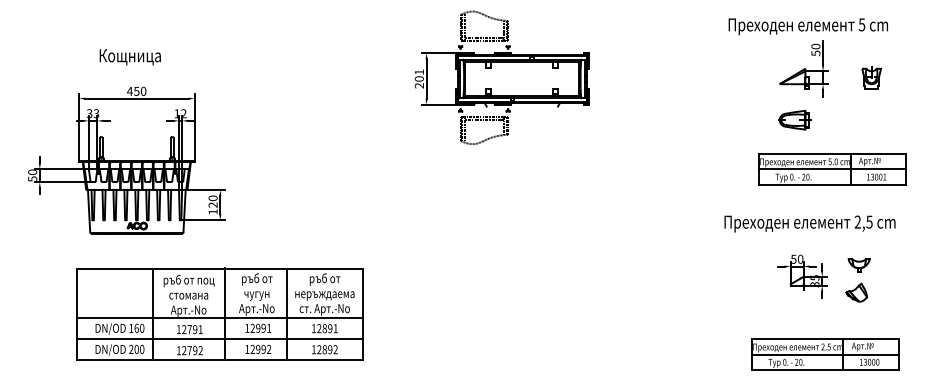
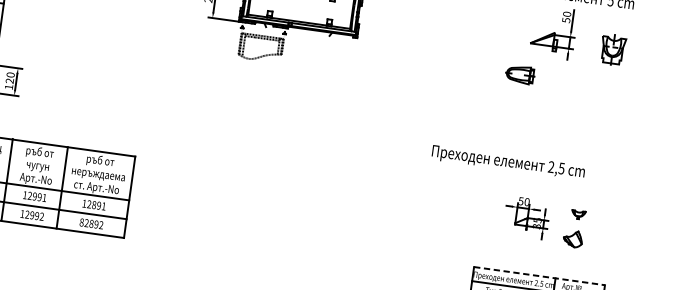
part: (871, 77) -> (612, 48), size x1.4
part: (794, 119) -> (520, 74), moved
part: (832, 169) -> (566, 125), removed
text: (809, 223) -> (508, 162), moved
part: (858, 265) -> (578, 214), size x0.7
line: (826, 338) -> (540, 275), solid -> dashed
text: (313, 349) -> (81, 222), 12892 -> 82892

